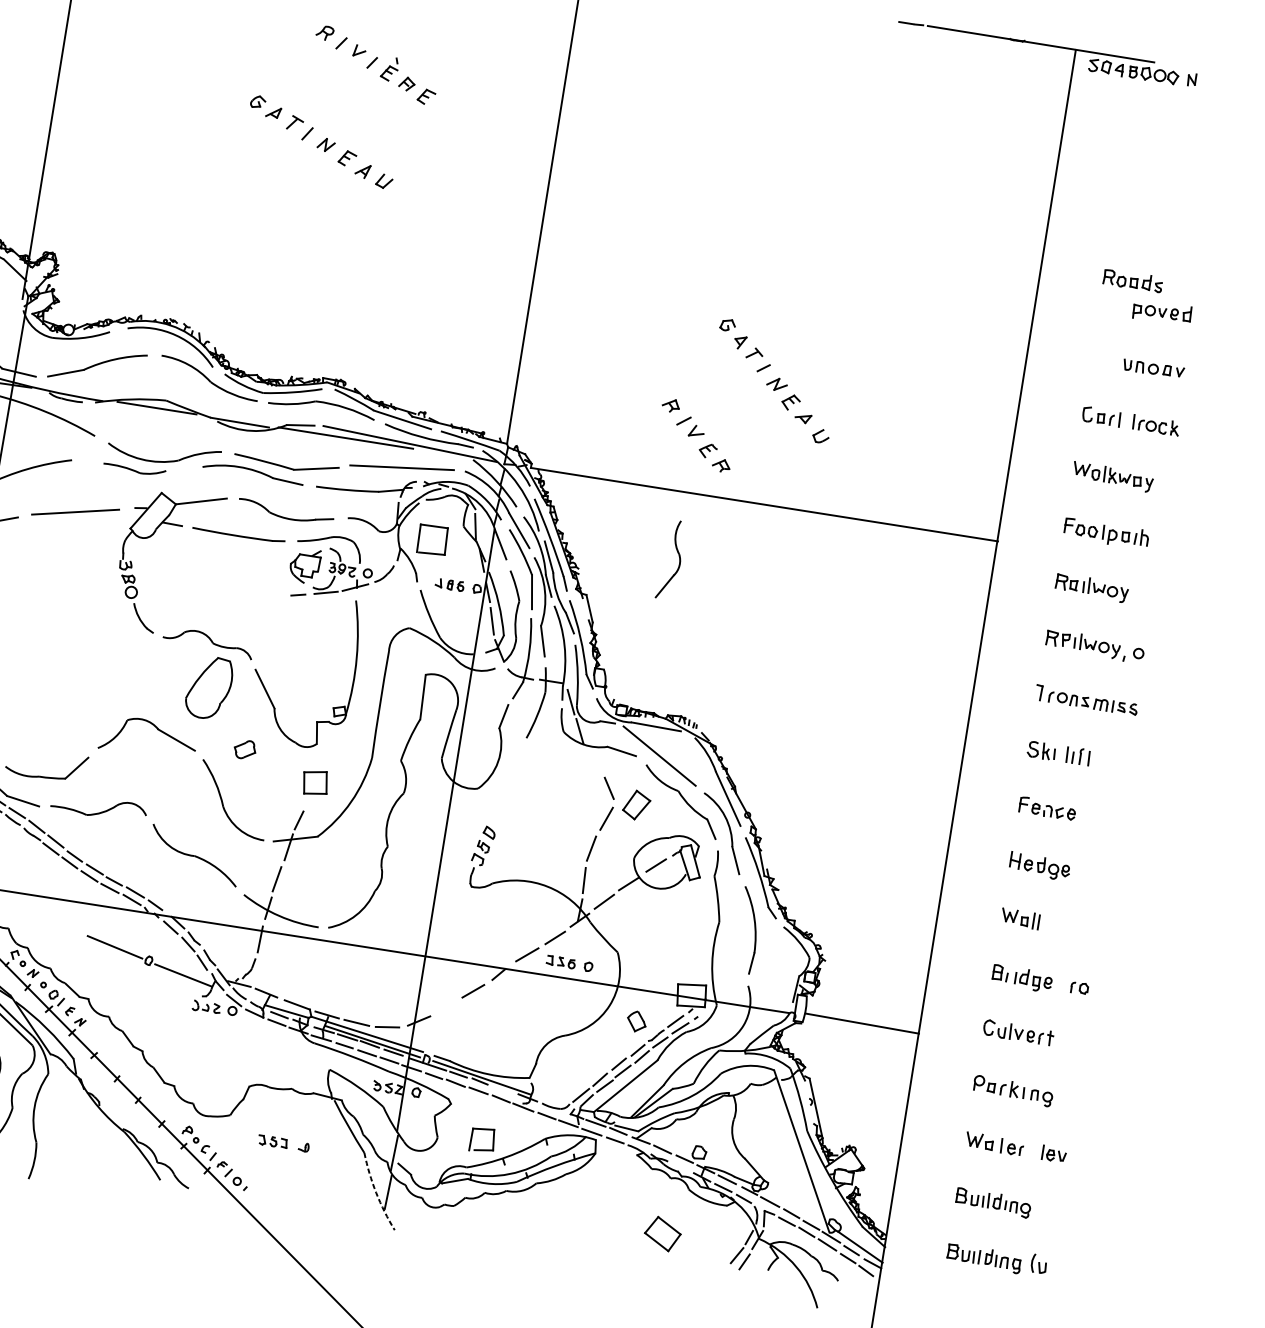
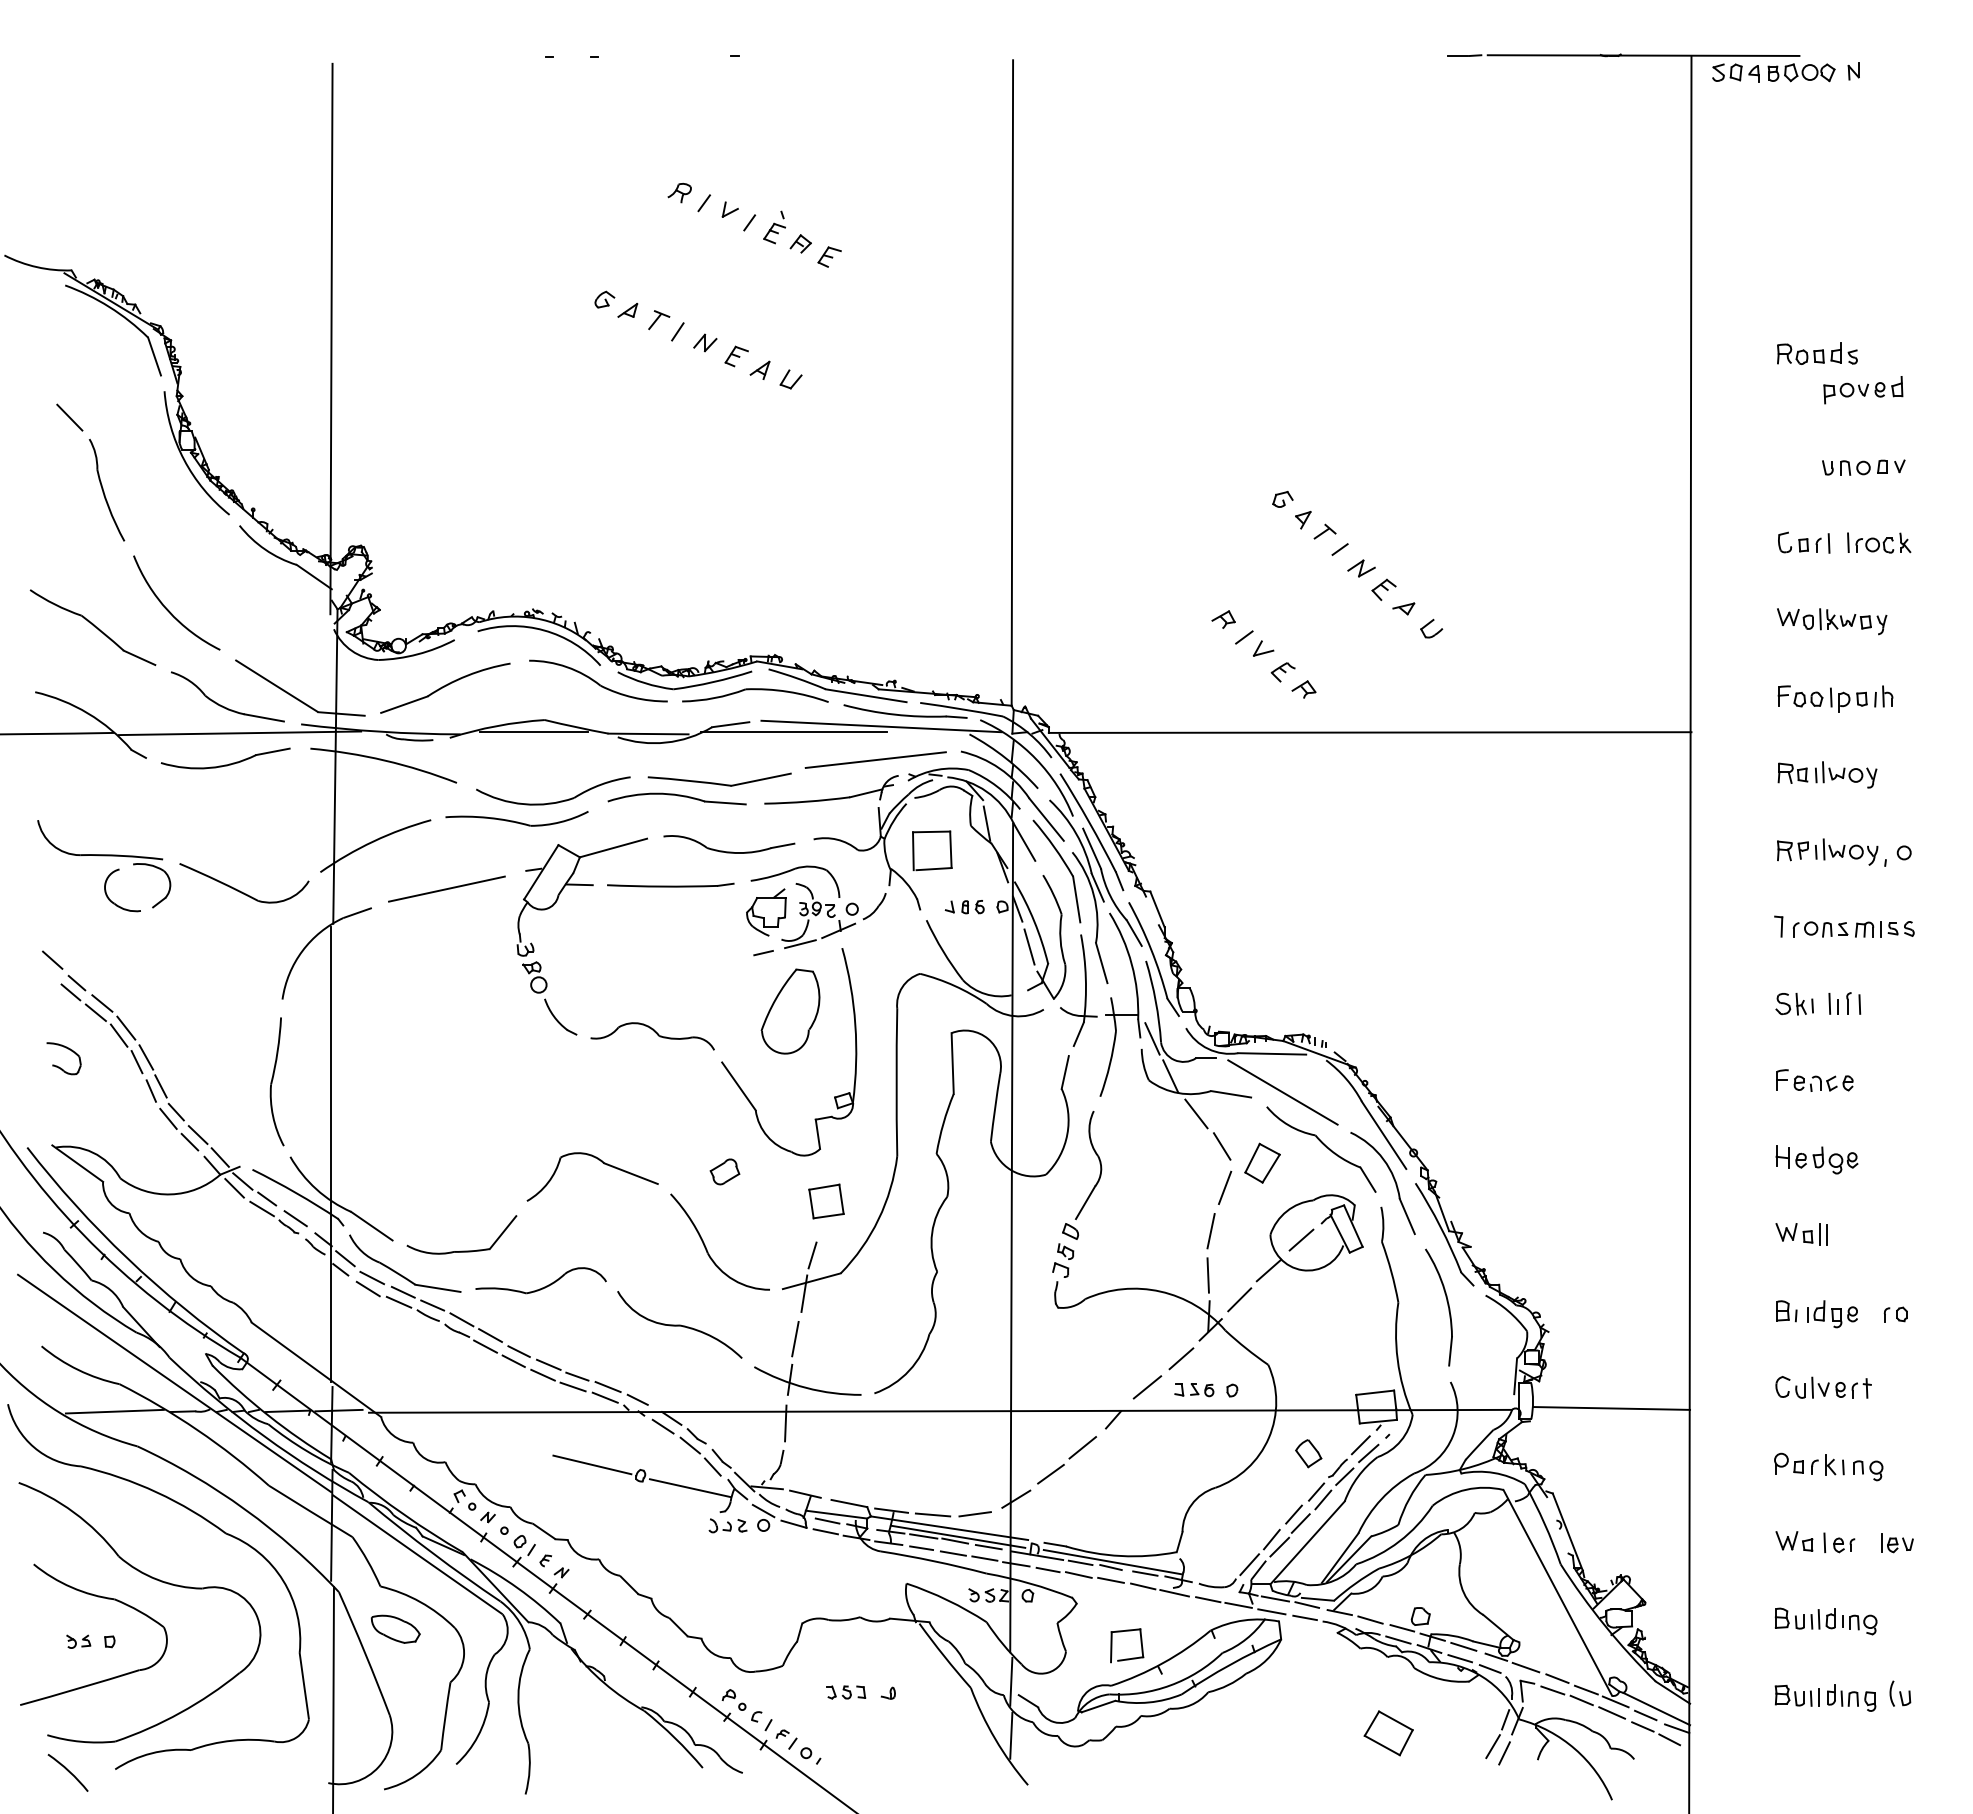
part: (134, 468) -> (516, 818), size x1.67
part: (679, 559) -> (1099, 1163), moved
part: (209, 687) -> (790, 1011), moved
line: (594, 761) -> (1196, 1113), added
line: (446, 1006) -> (1050, 1473), added
line: (504, 1089) -> (1145, 1573), added
line: (680, 1166) -> (1398, 1639), added
arc: (376, 1193) -> (995, 1739), dashed -> solid

